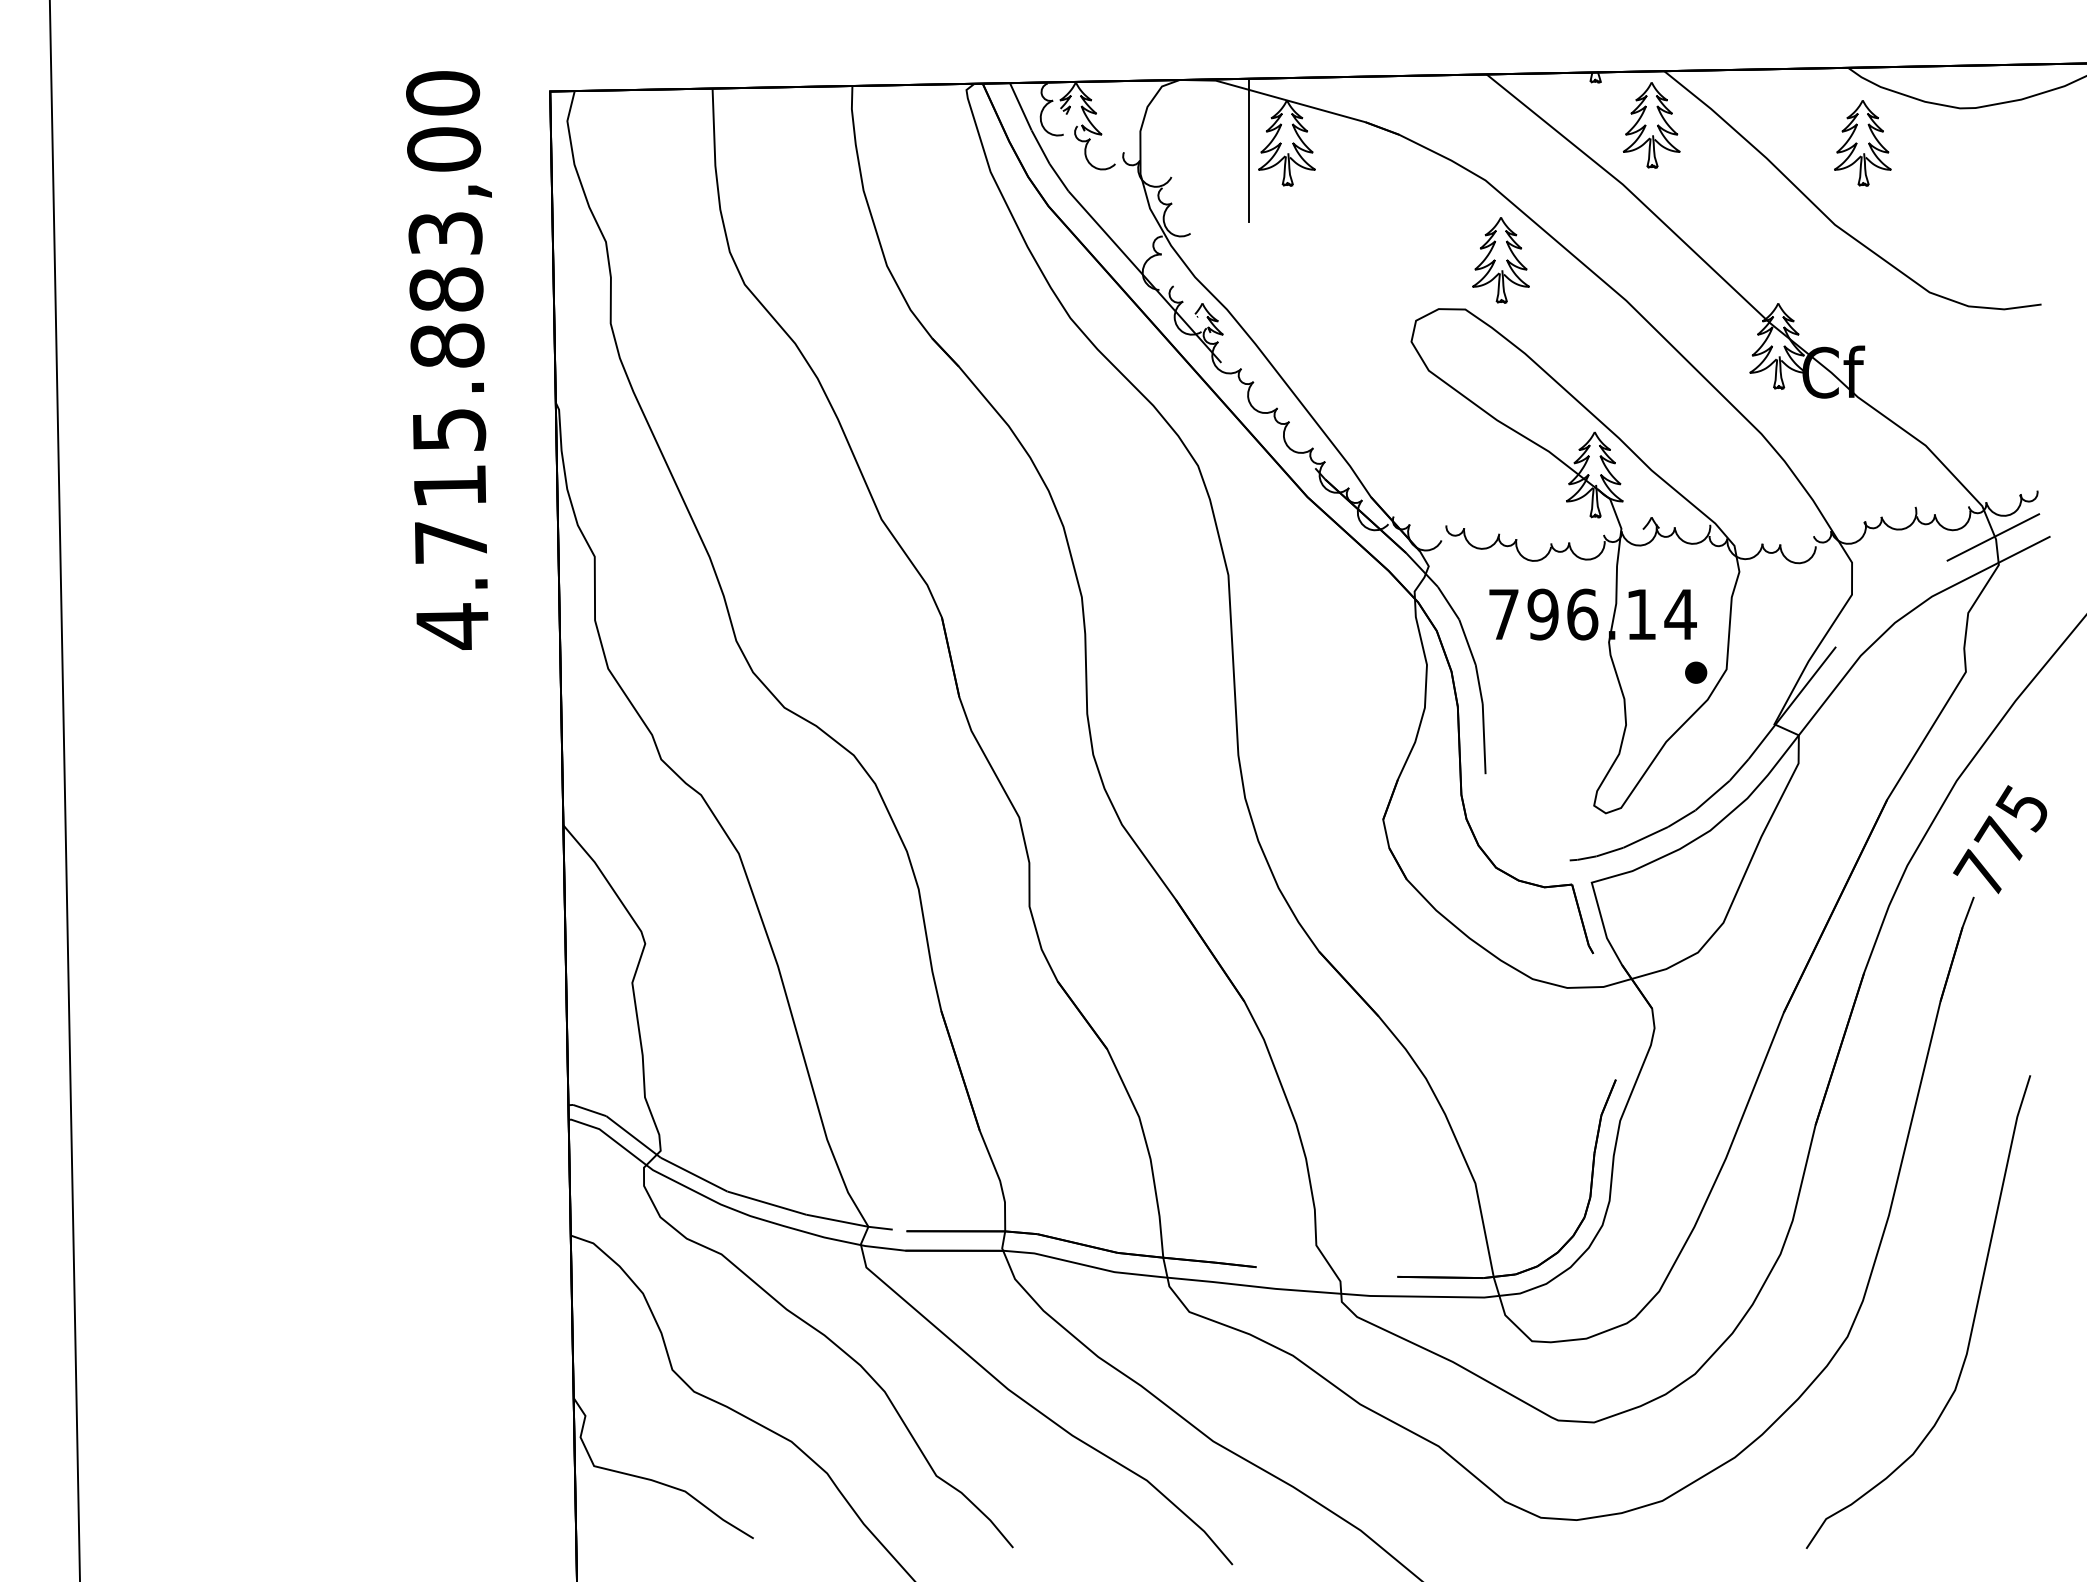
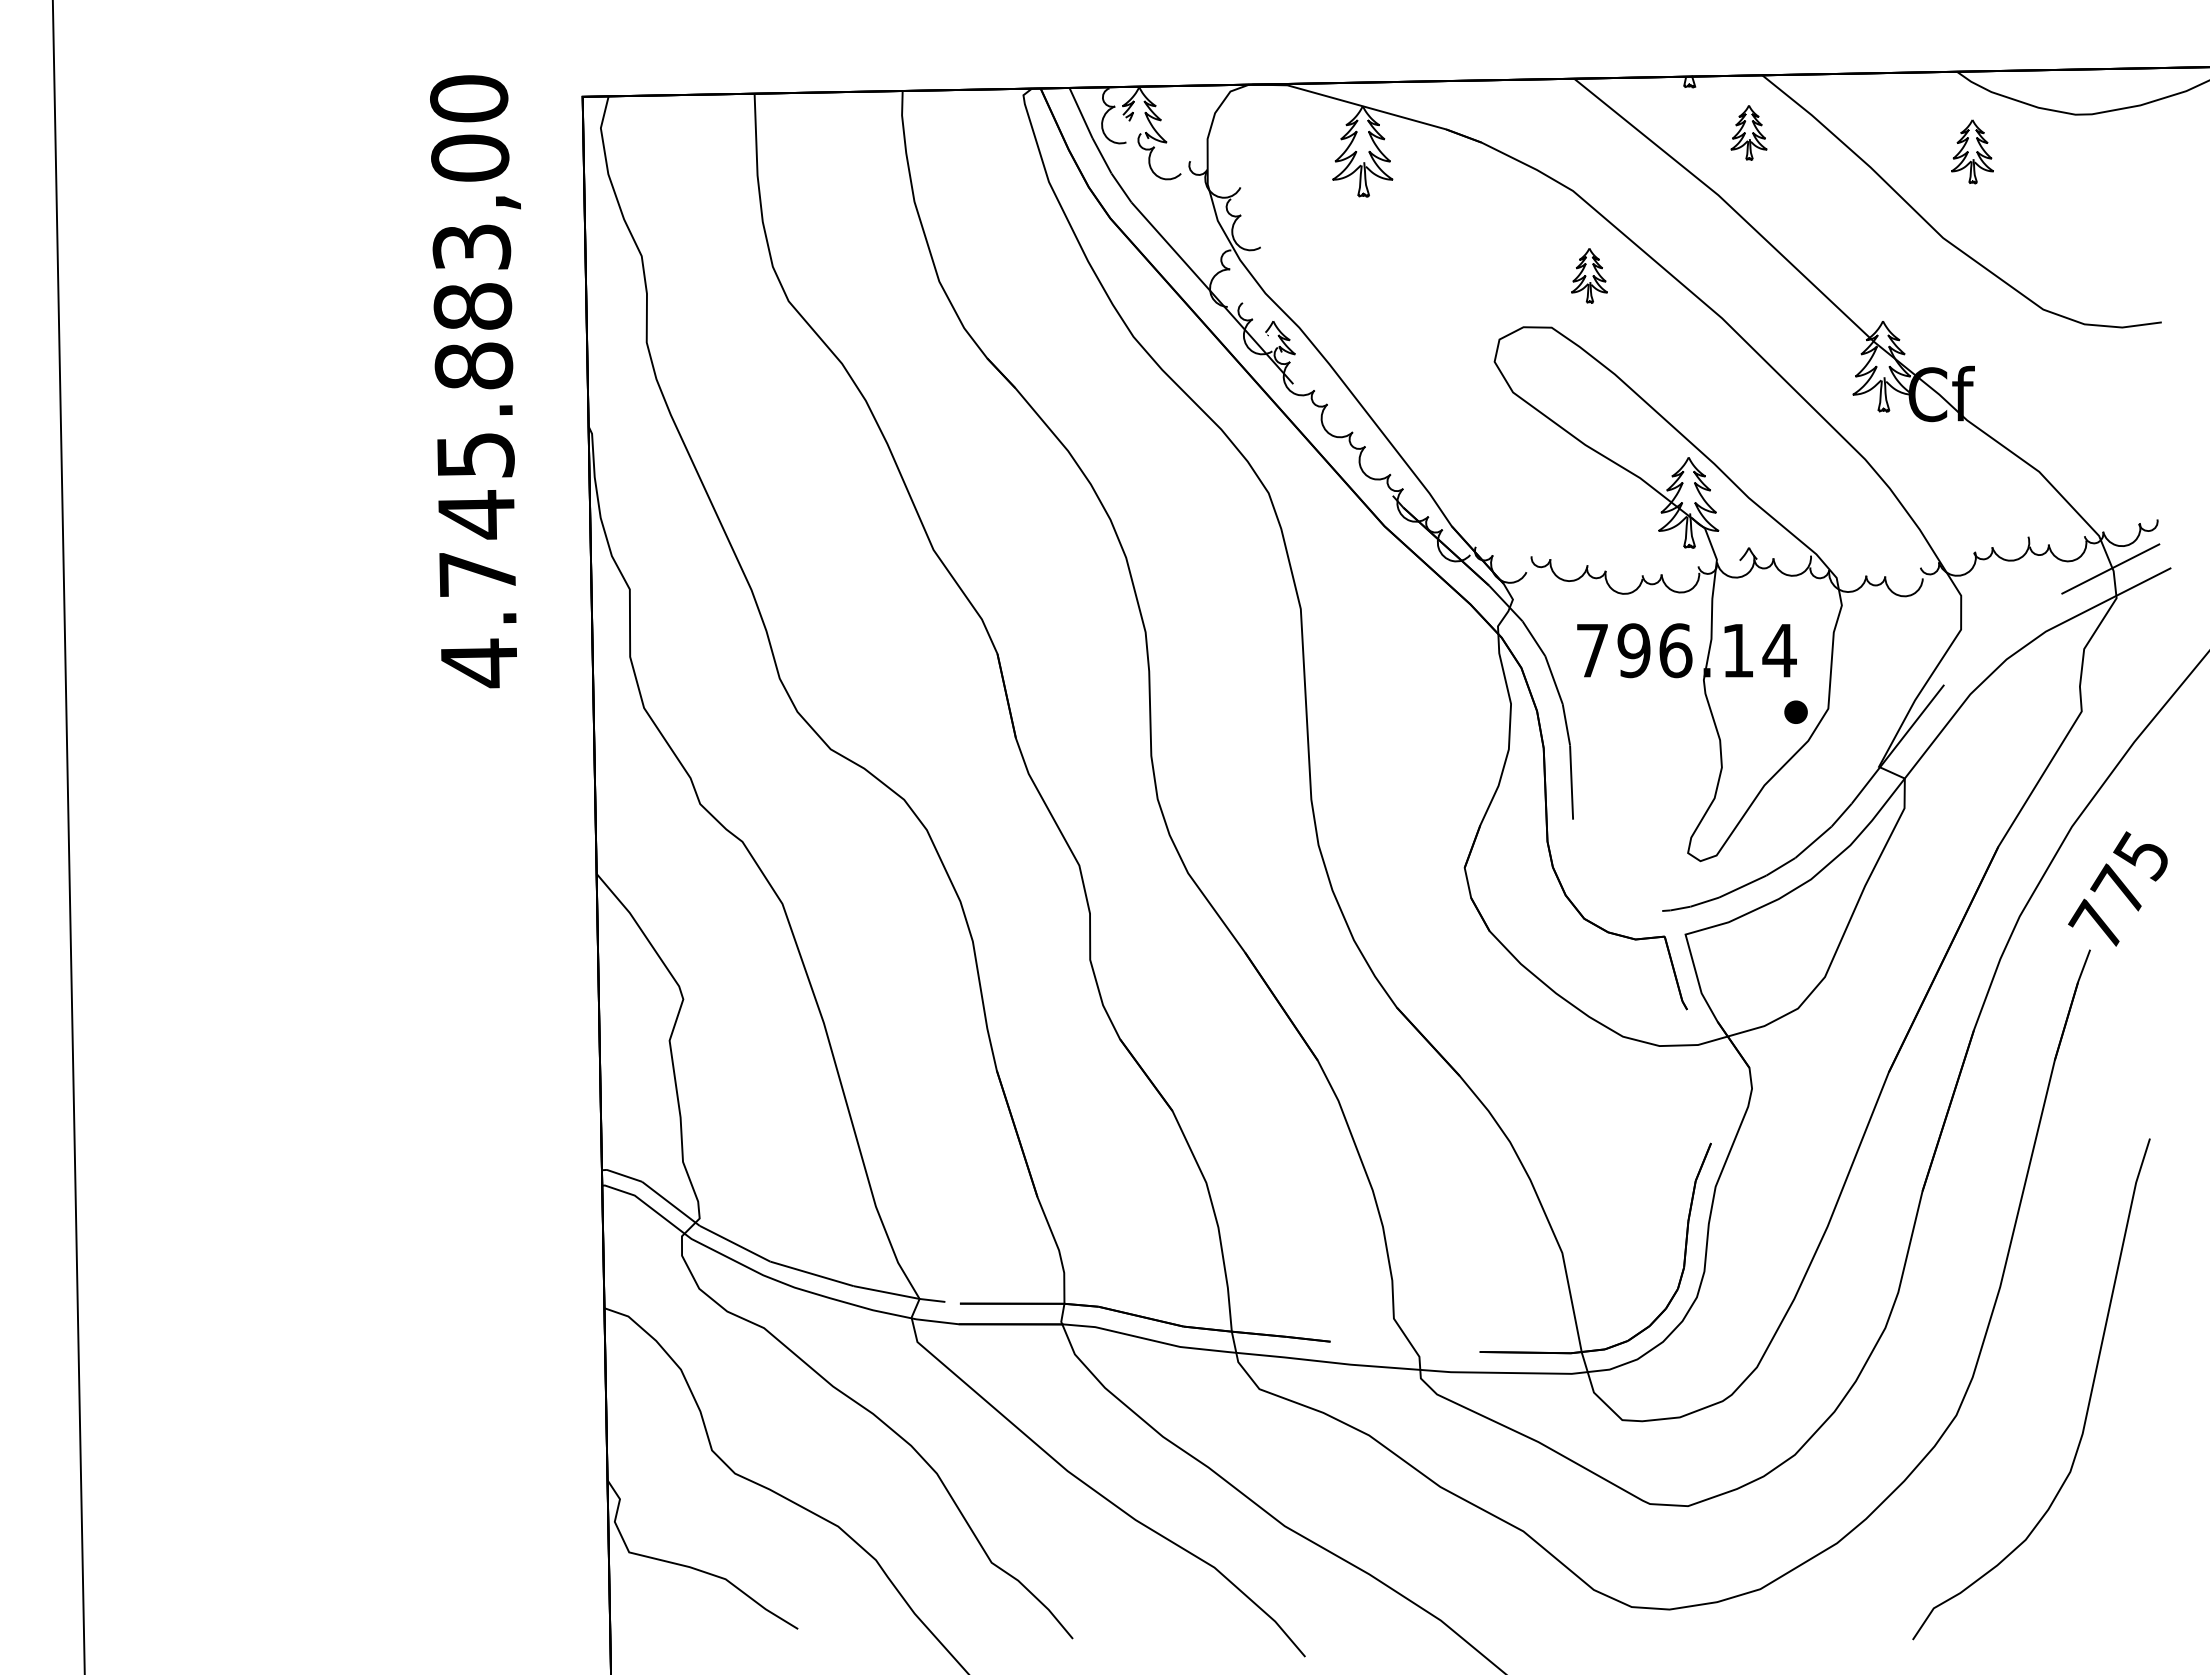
part: (1651, 125) -> (1748, 132), size x0.6
part: (1862, 143) -> (1972, 151), size x0.7
line: (1248, 149) -> (1322, 158), removed
part: (1501, 260) -> (1589, 275), size x0.6
text: (449, 485) -> (476, 514), 4.715.883,00 -> 4.745.883,00

